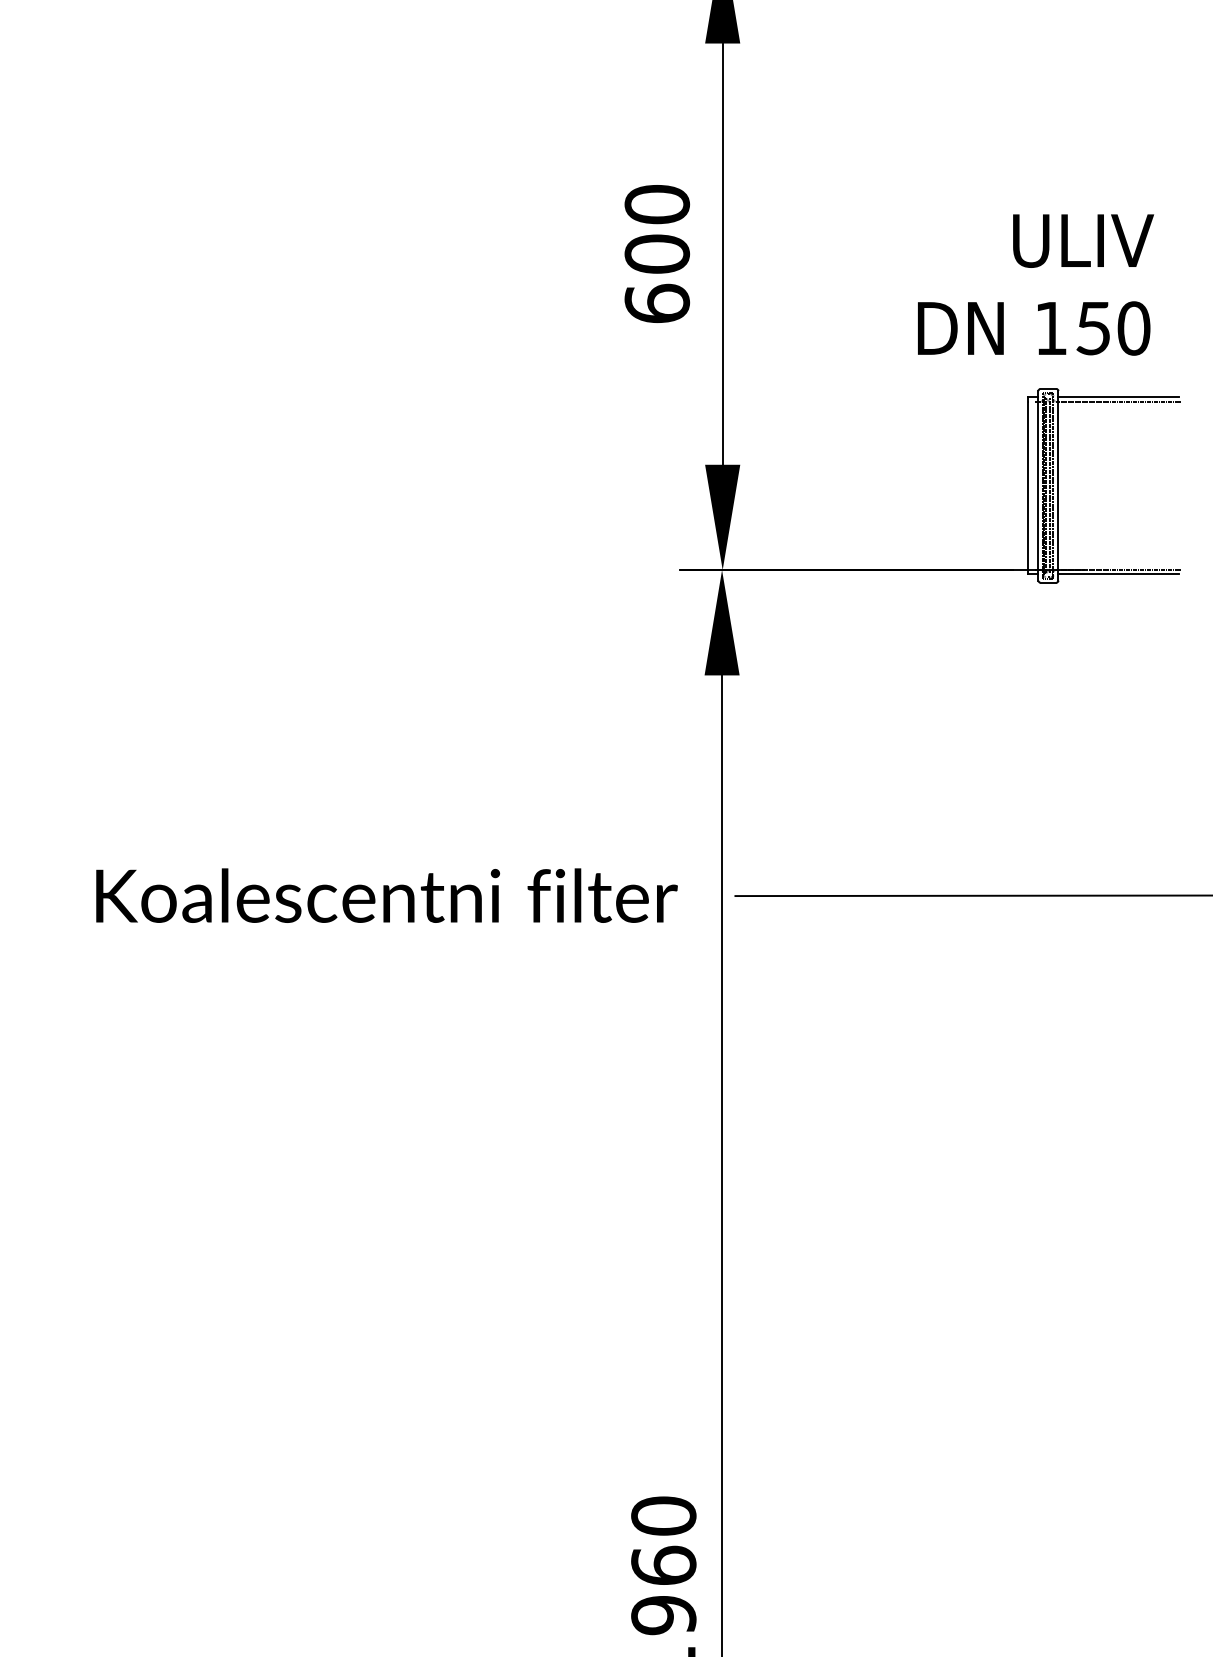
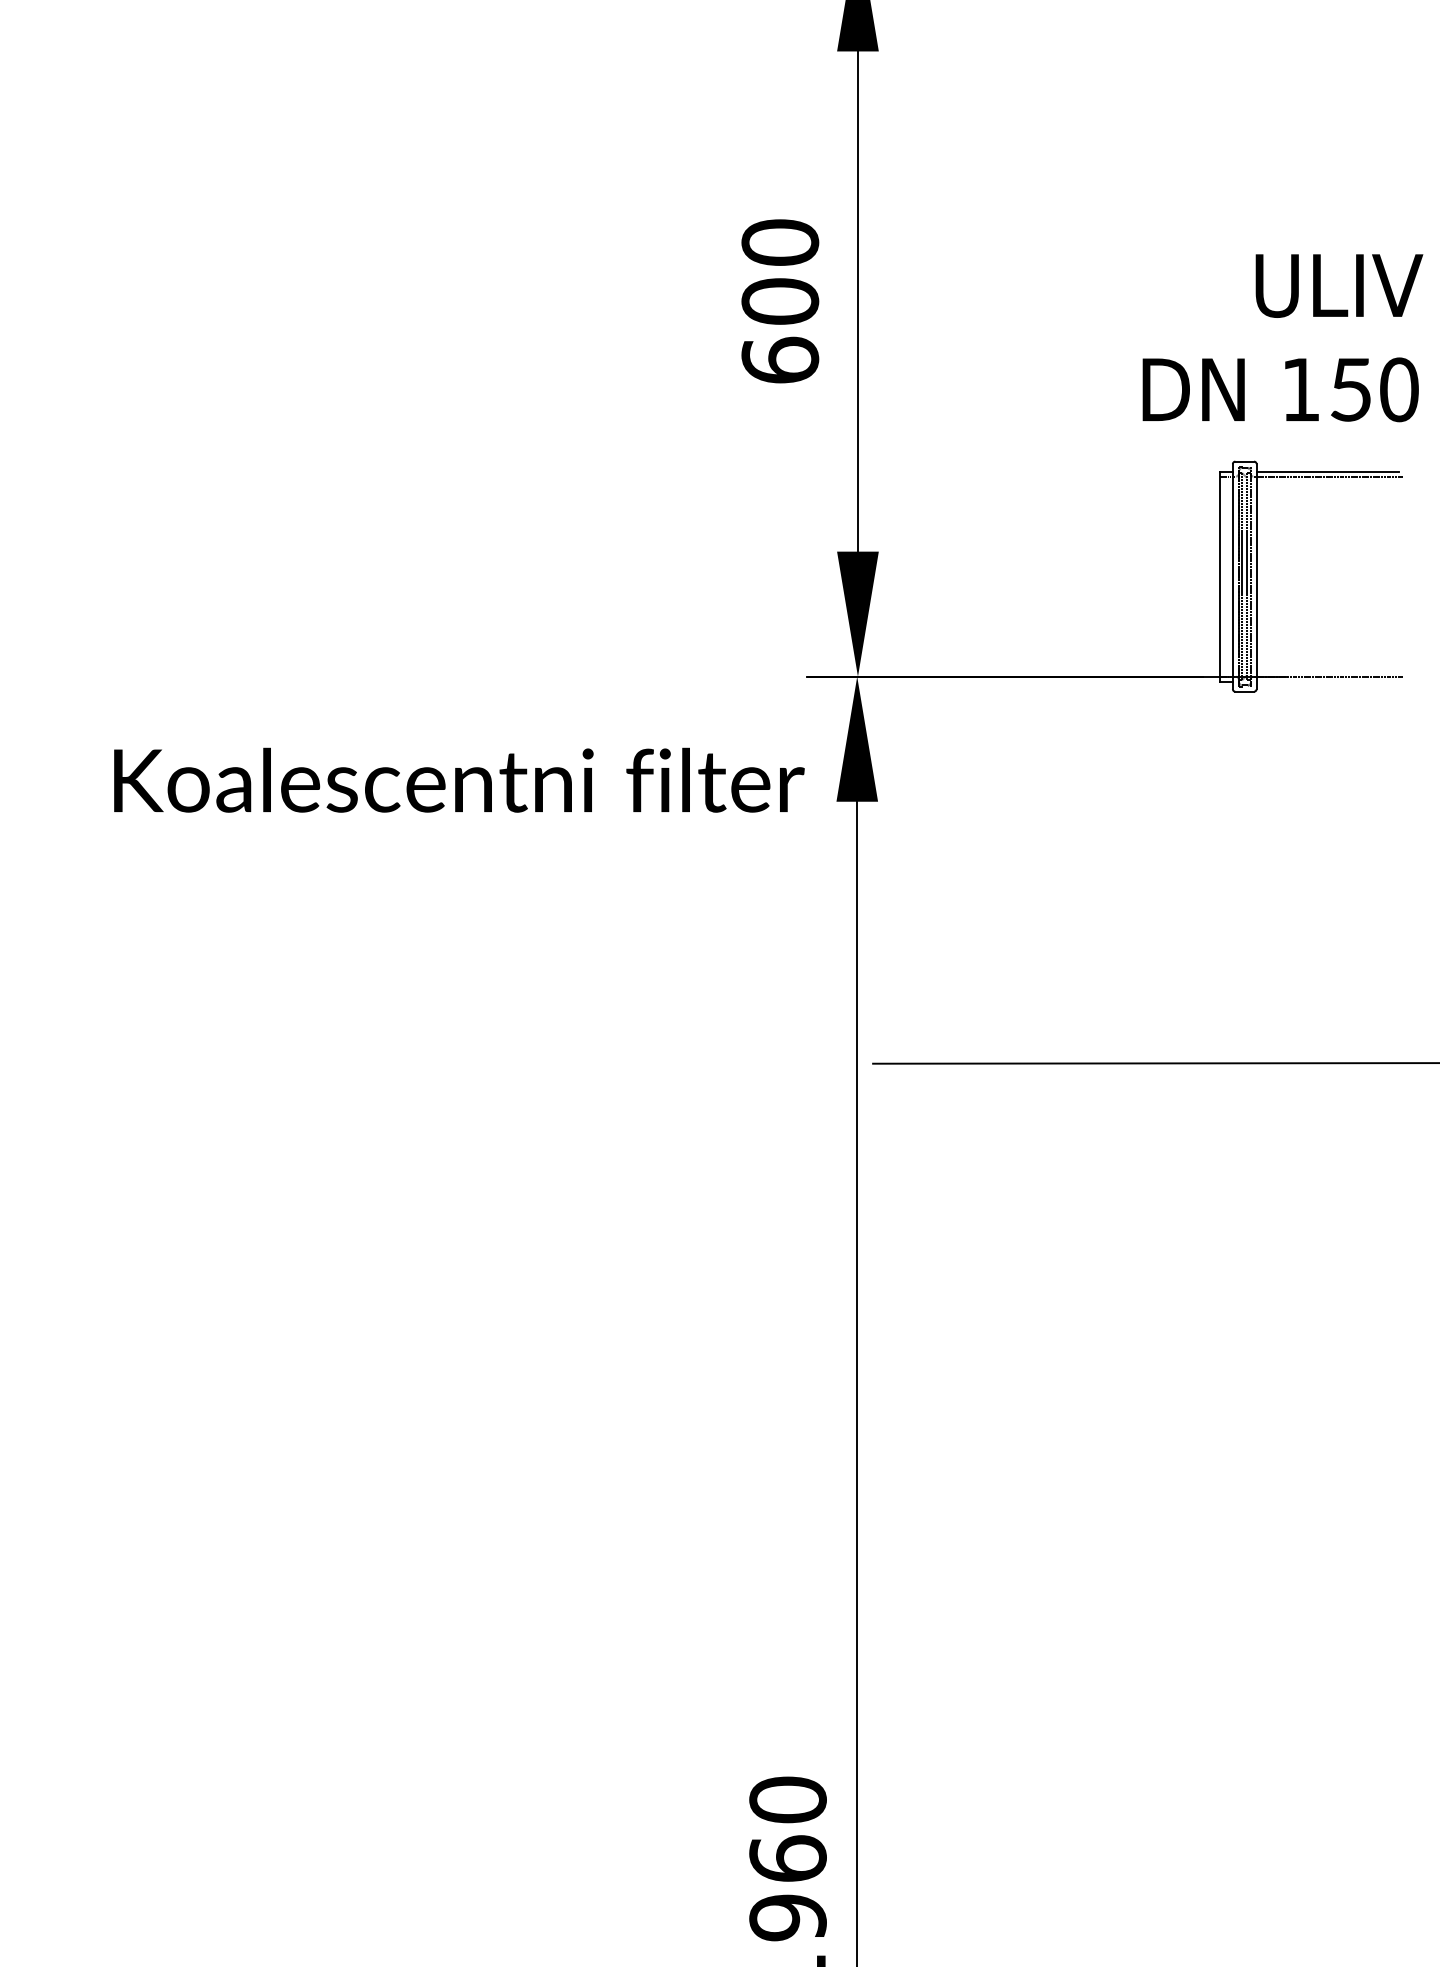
text: (1035, 285) -> (1282, 338), moved
line: (1118, 574) -> (1327, 681), removed
text: (387, 895) -> (459, 779), moved

